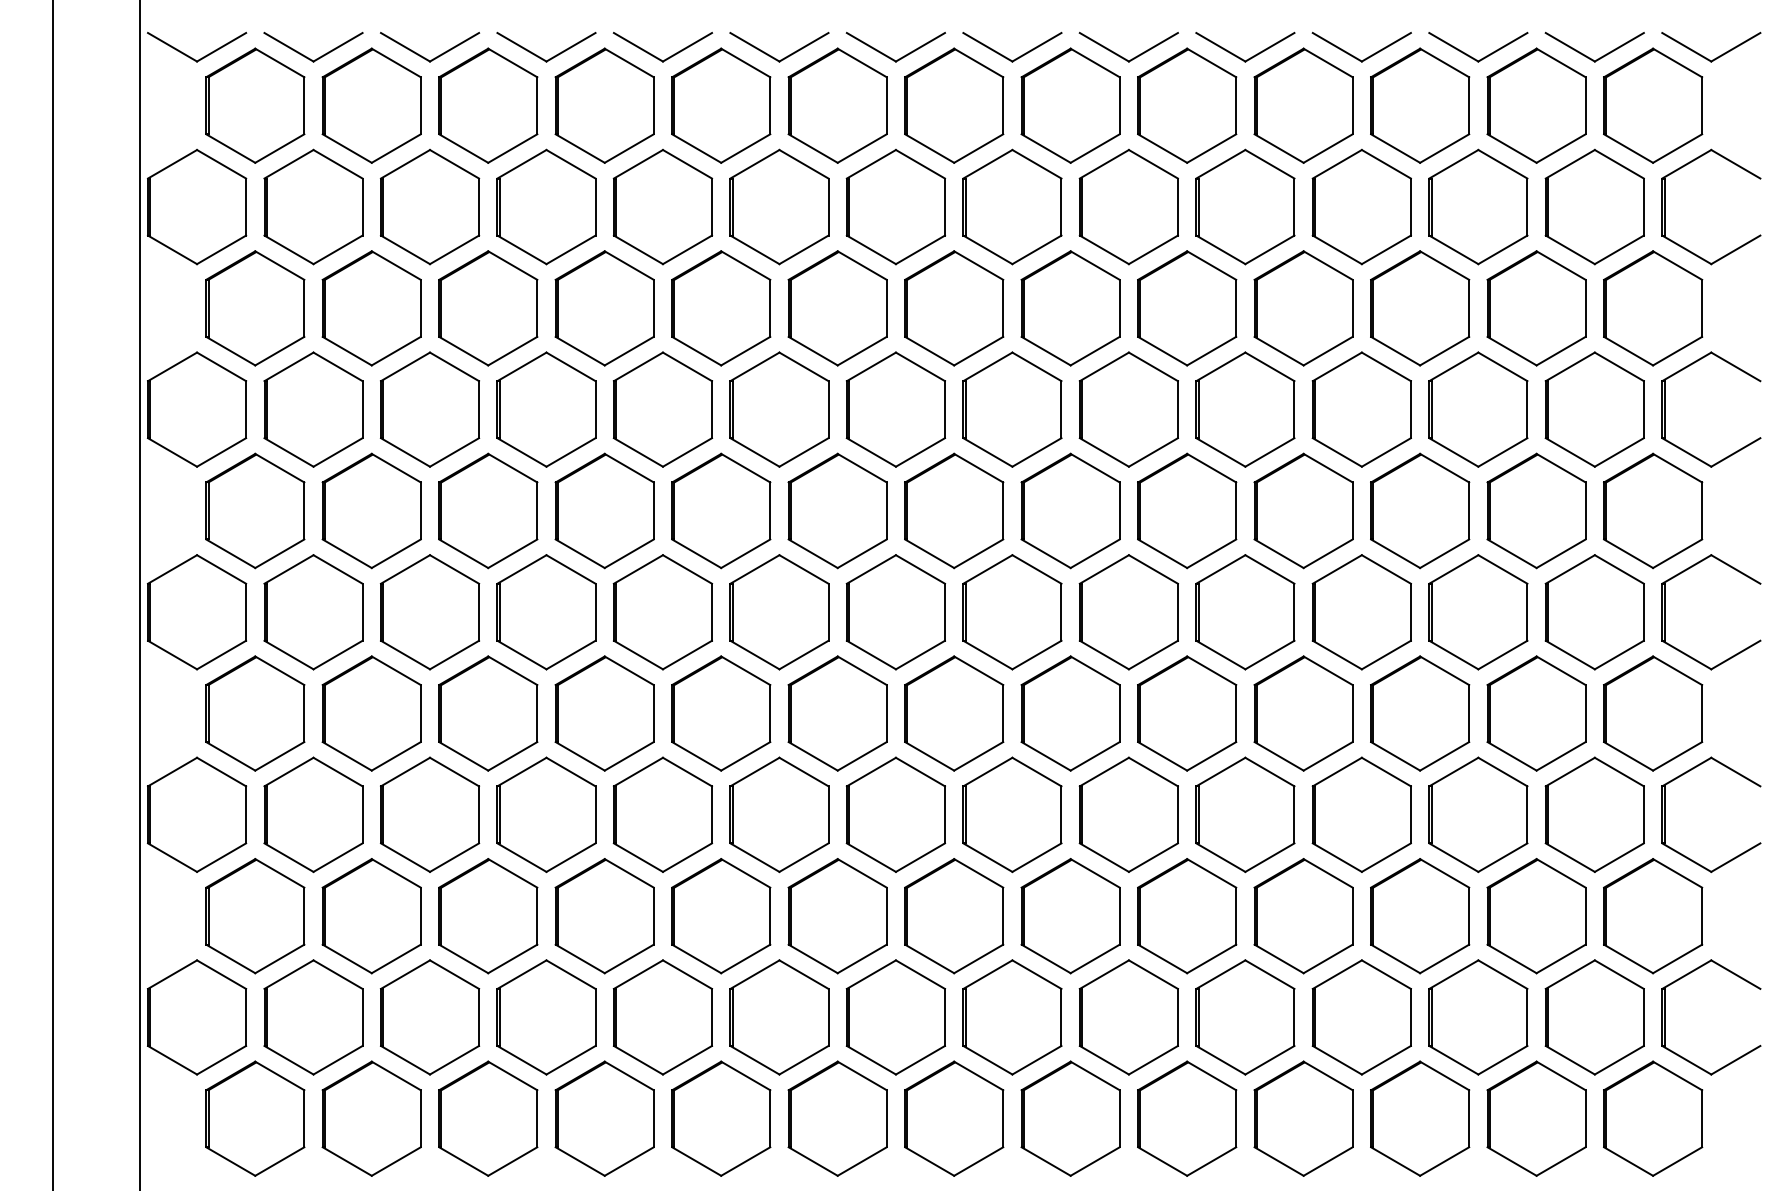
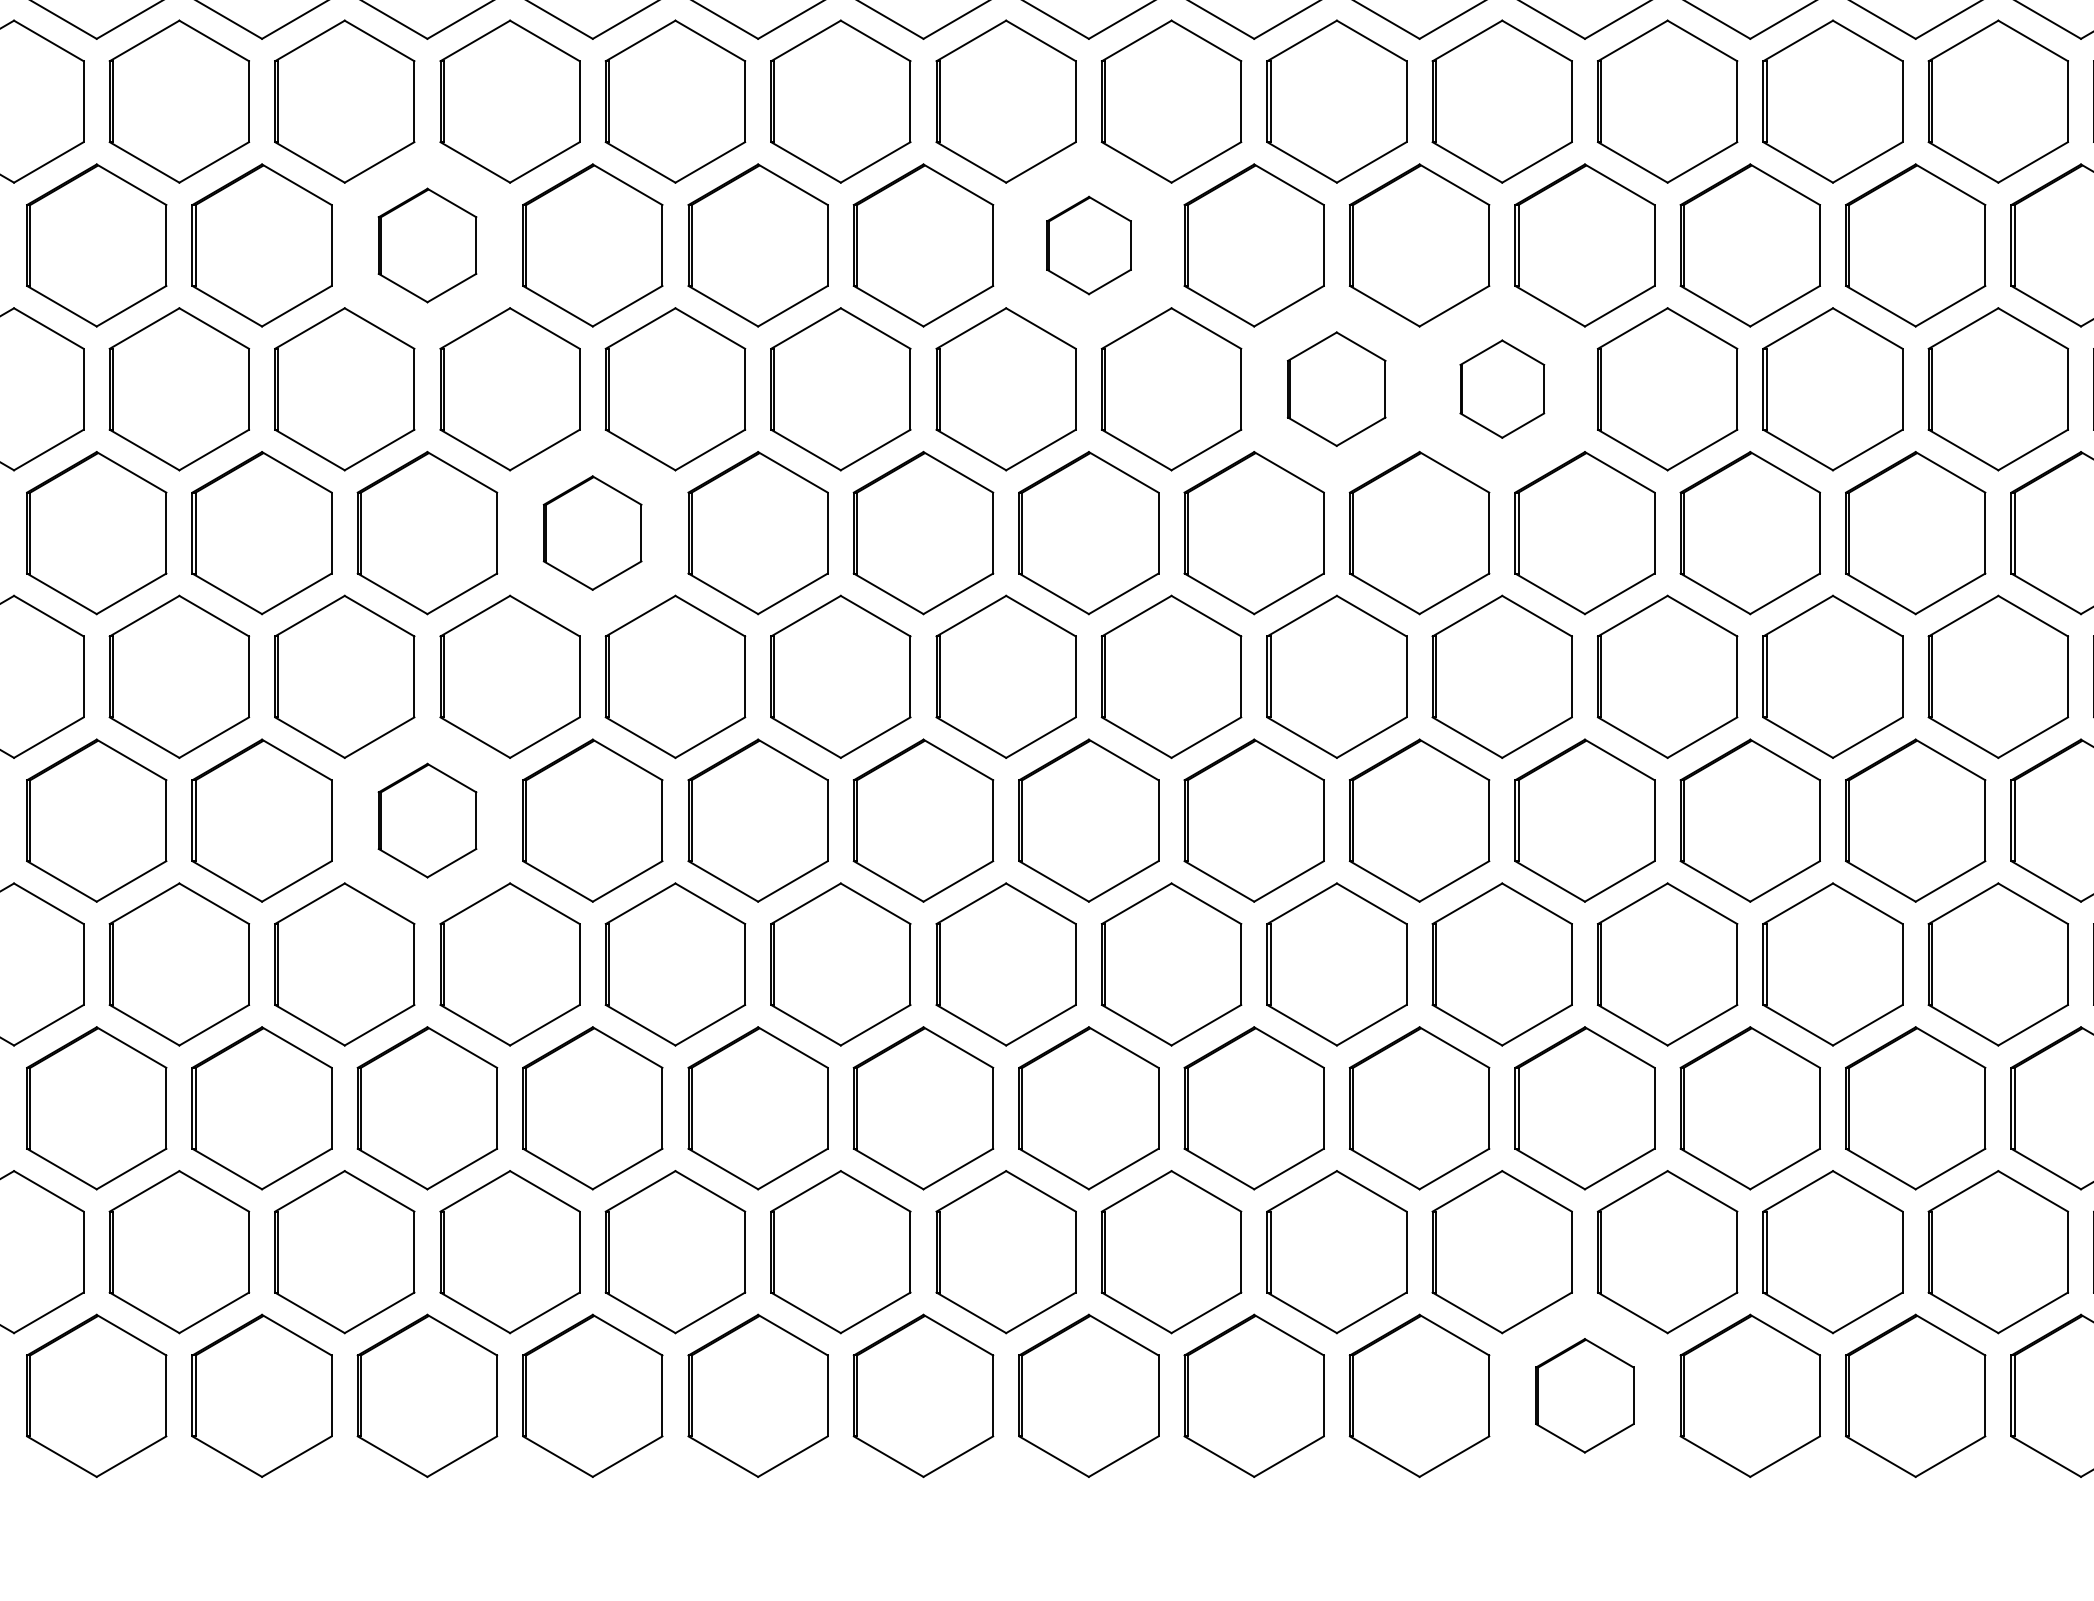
part: (488, 308) -> (427, 245), size x0.7
part: (954, 308) -> (1089, 245), size x0.6
part: (1128, 409) -> (1336, 389), size x0.7
part: (1245, 409) -> (1502, 389), size x0.6
part: (604, 510) -> (592, 532), size x0.7
part: (488, 713) -> (427, 820), size x0.7
part: (1303, 1118) -> (1584, 1395), size x0.7

